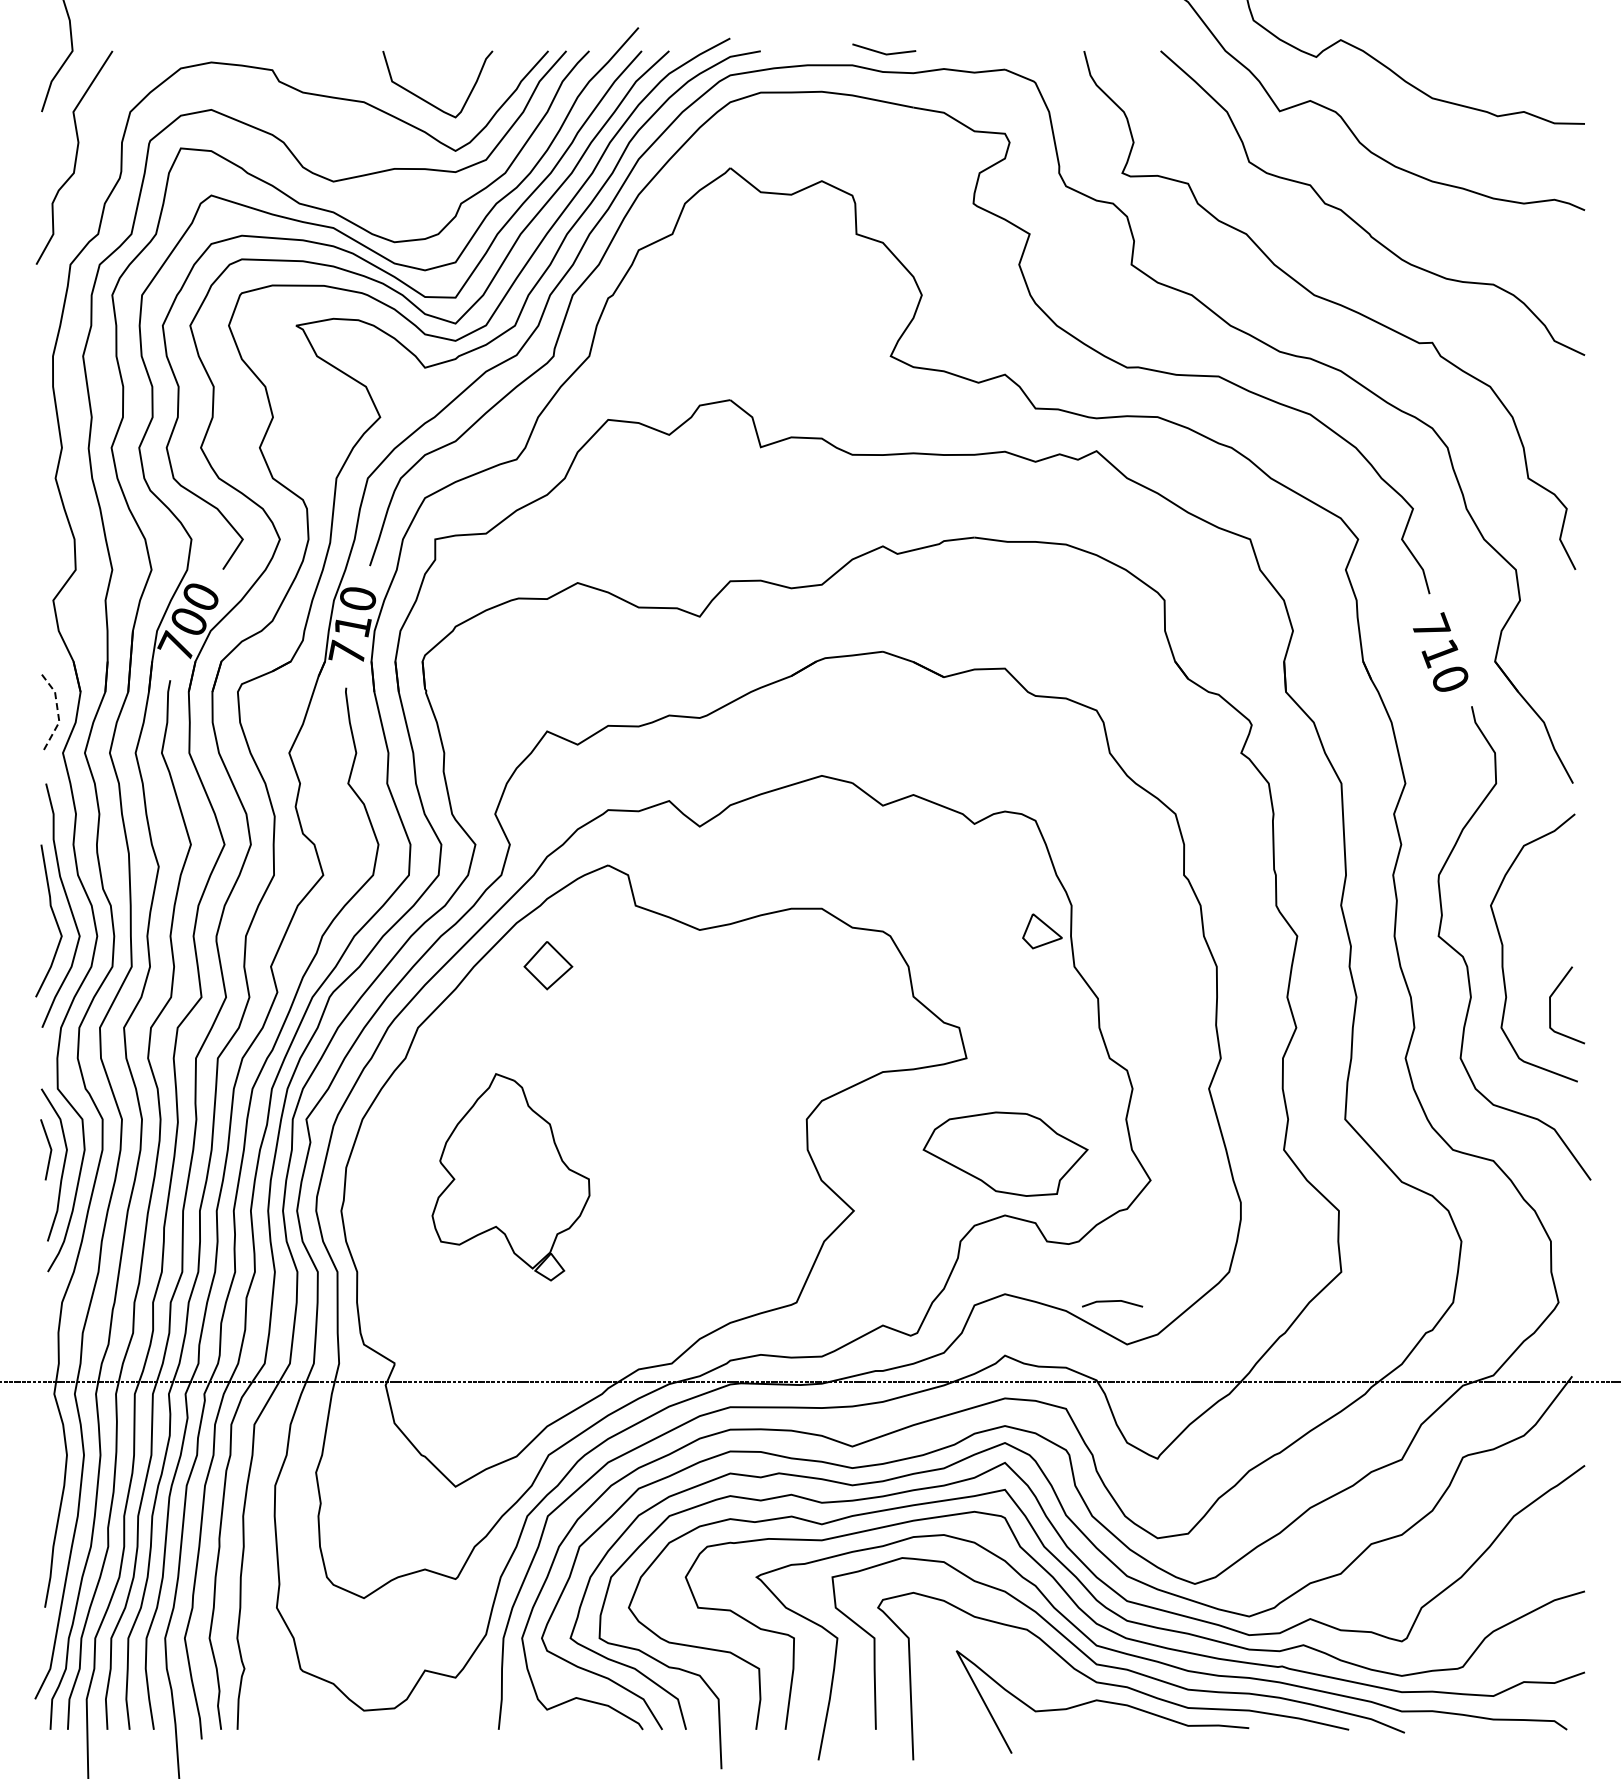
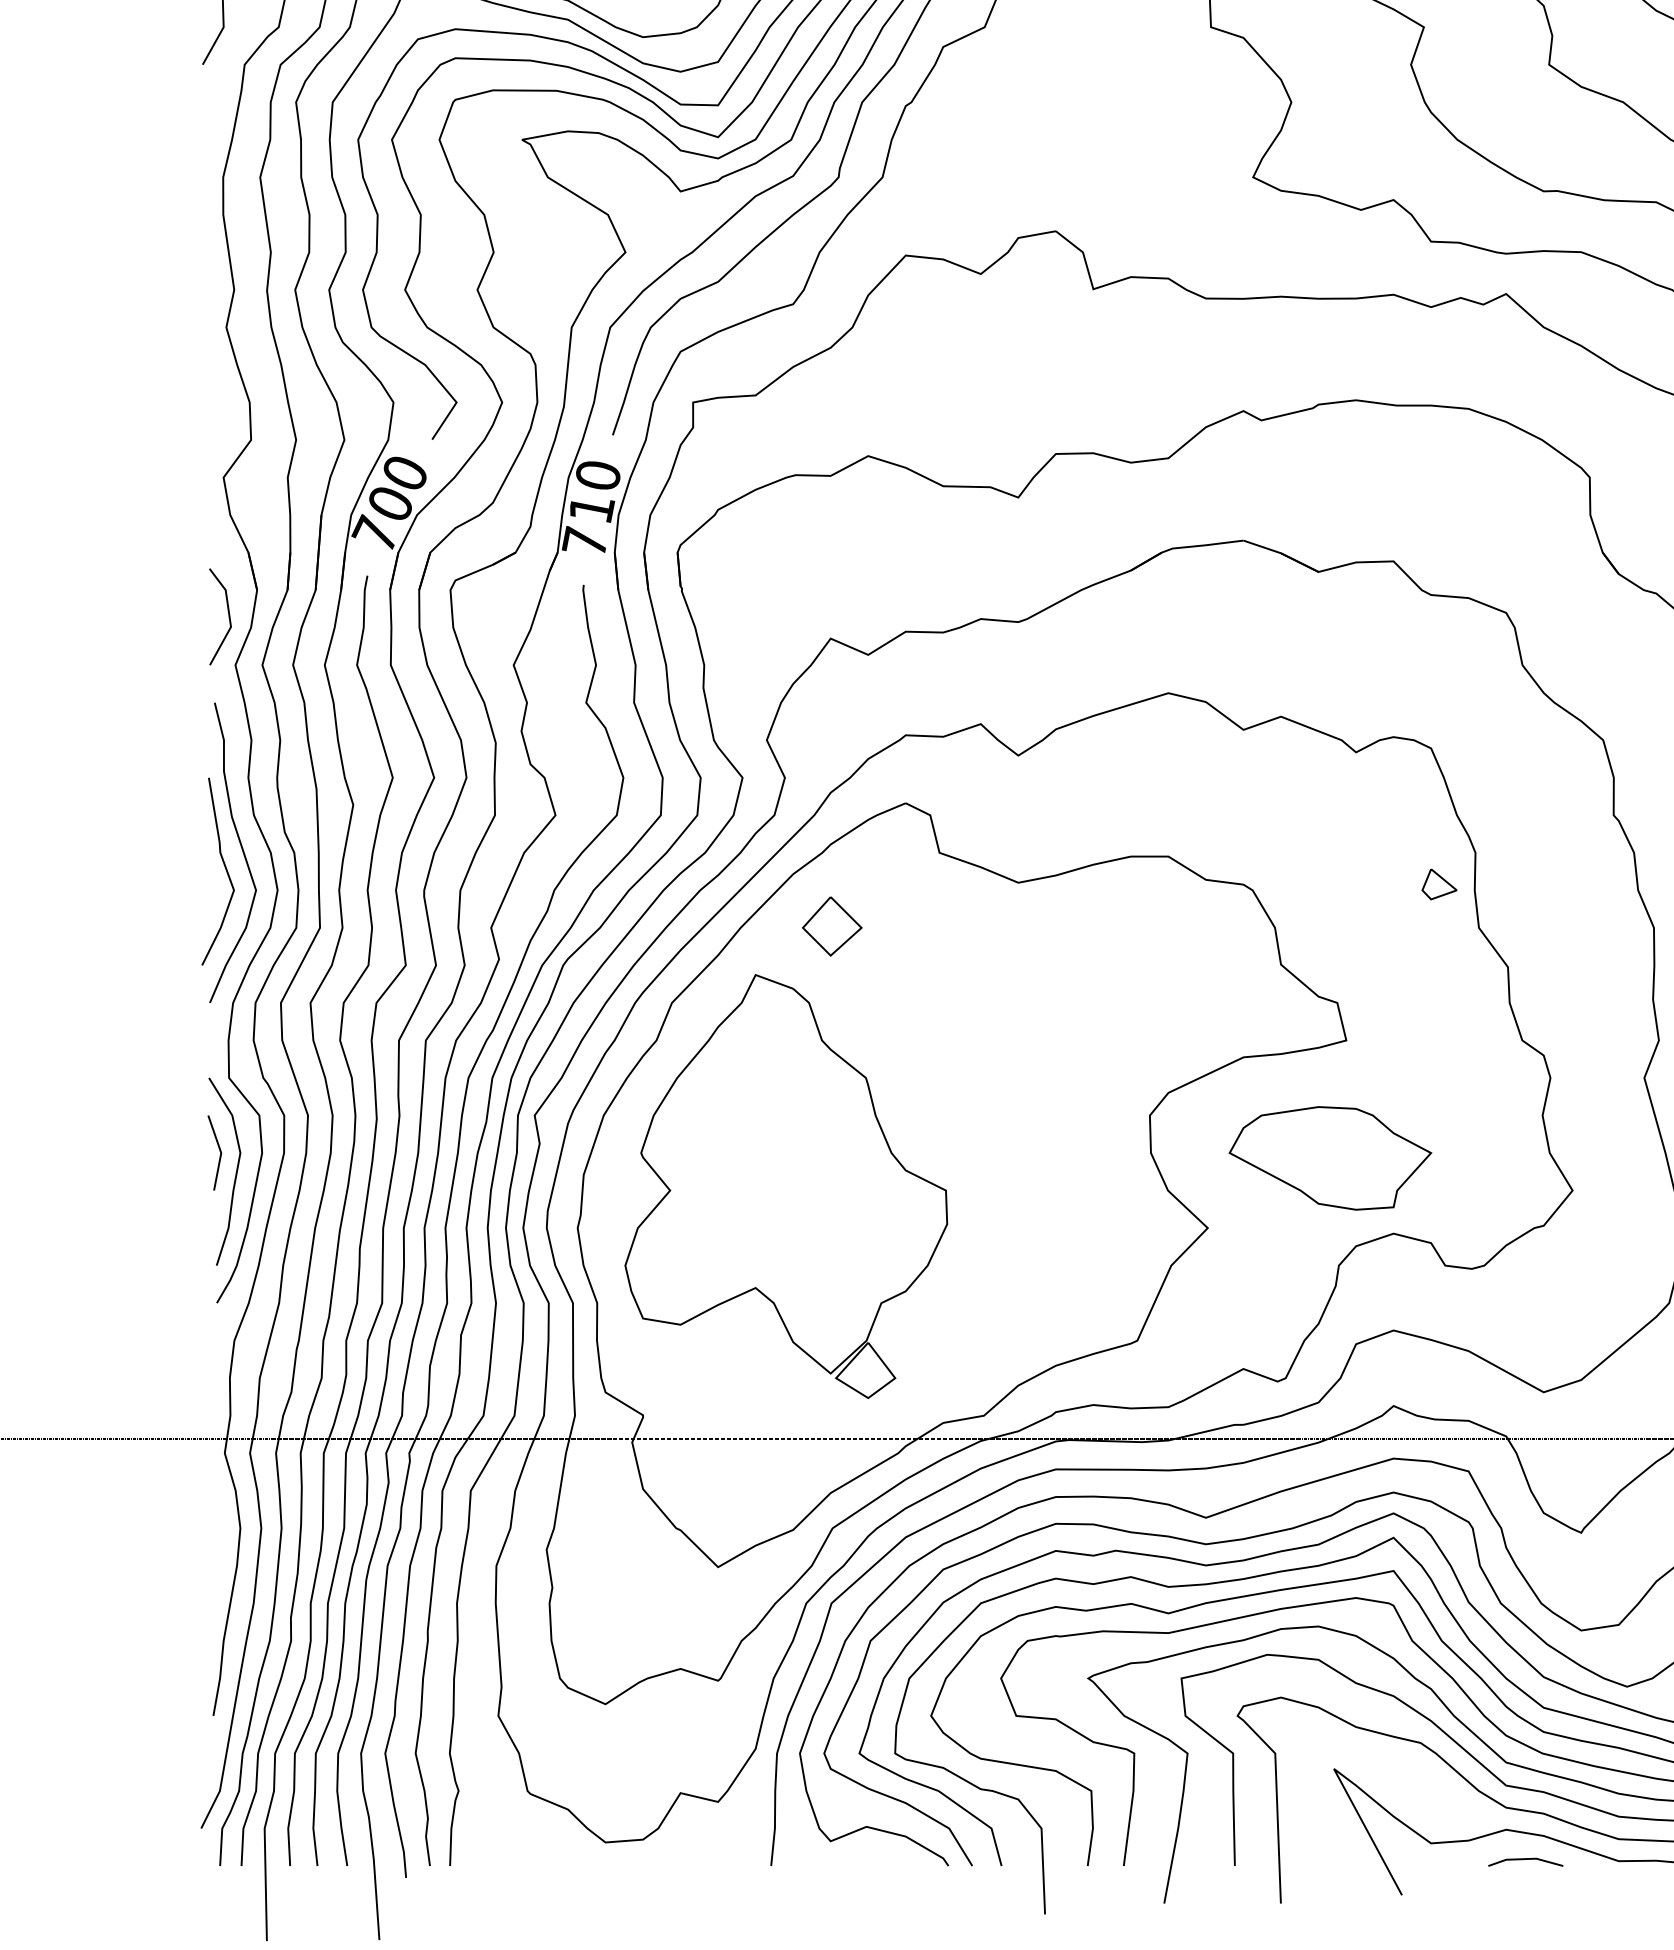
line: (58, 714) -> (229, 617), dashed -> solid
part: (1041, 931) -> (1438, 884), size x0.71
part: (1005, 1153) -> (1330, 1157), moved
part: (510, 1177) -> (785, 1186), size x1.67
line: (1112, 1302) -> (1525, 1860), moved

